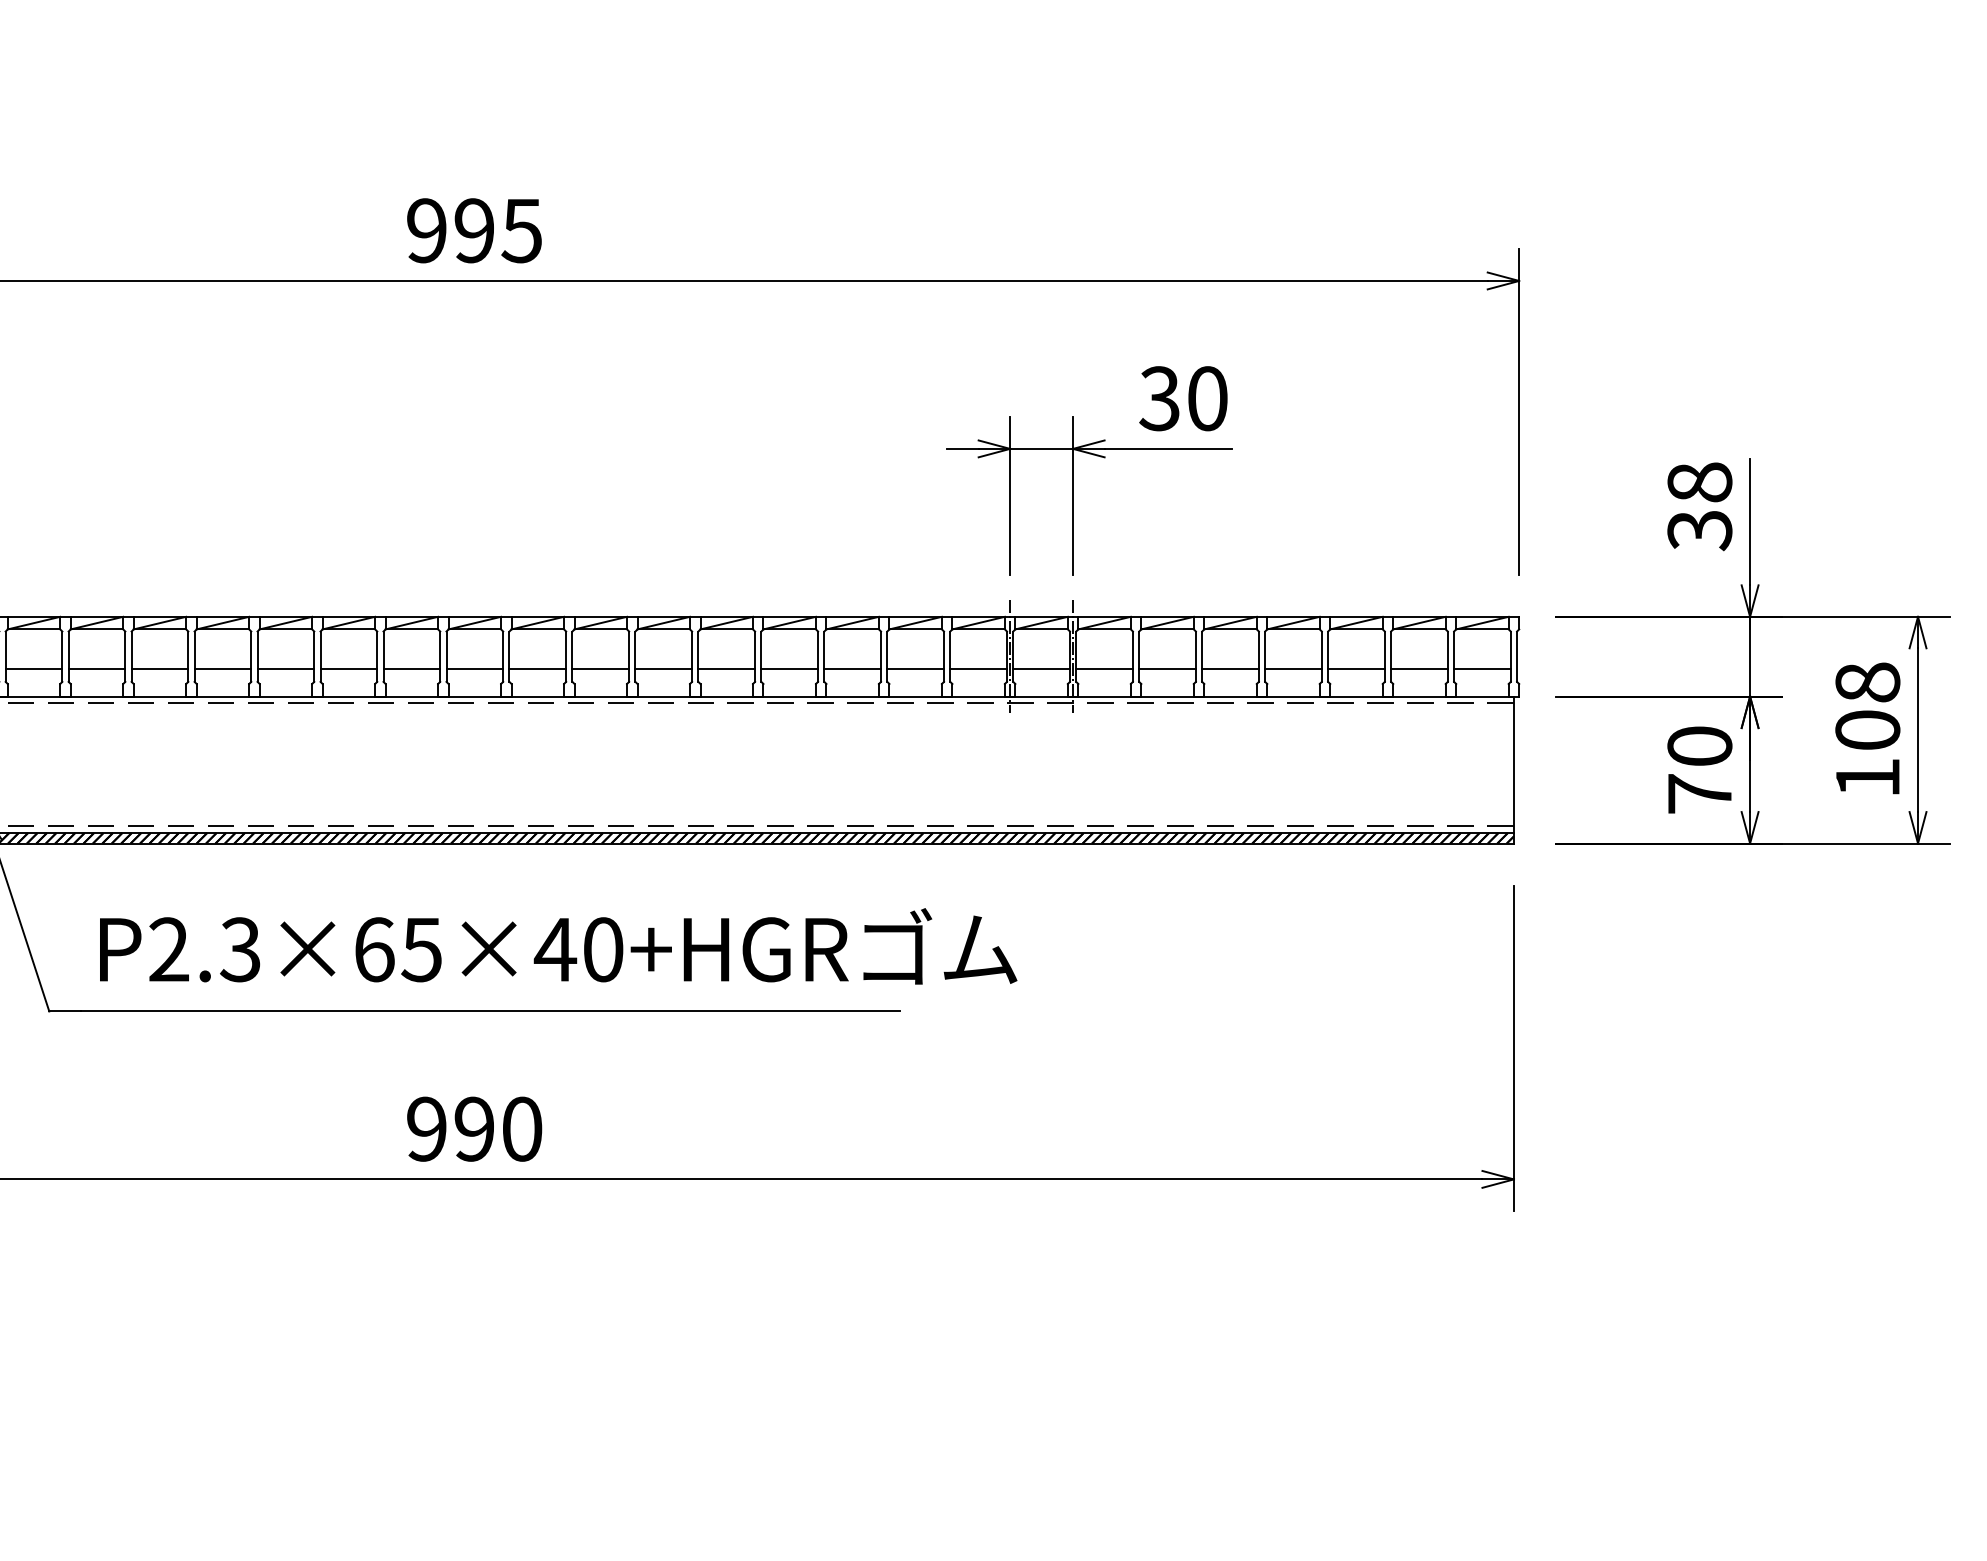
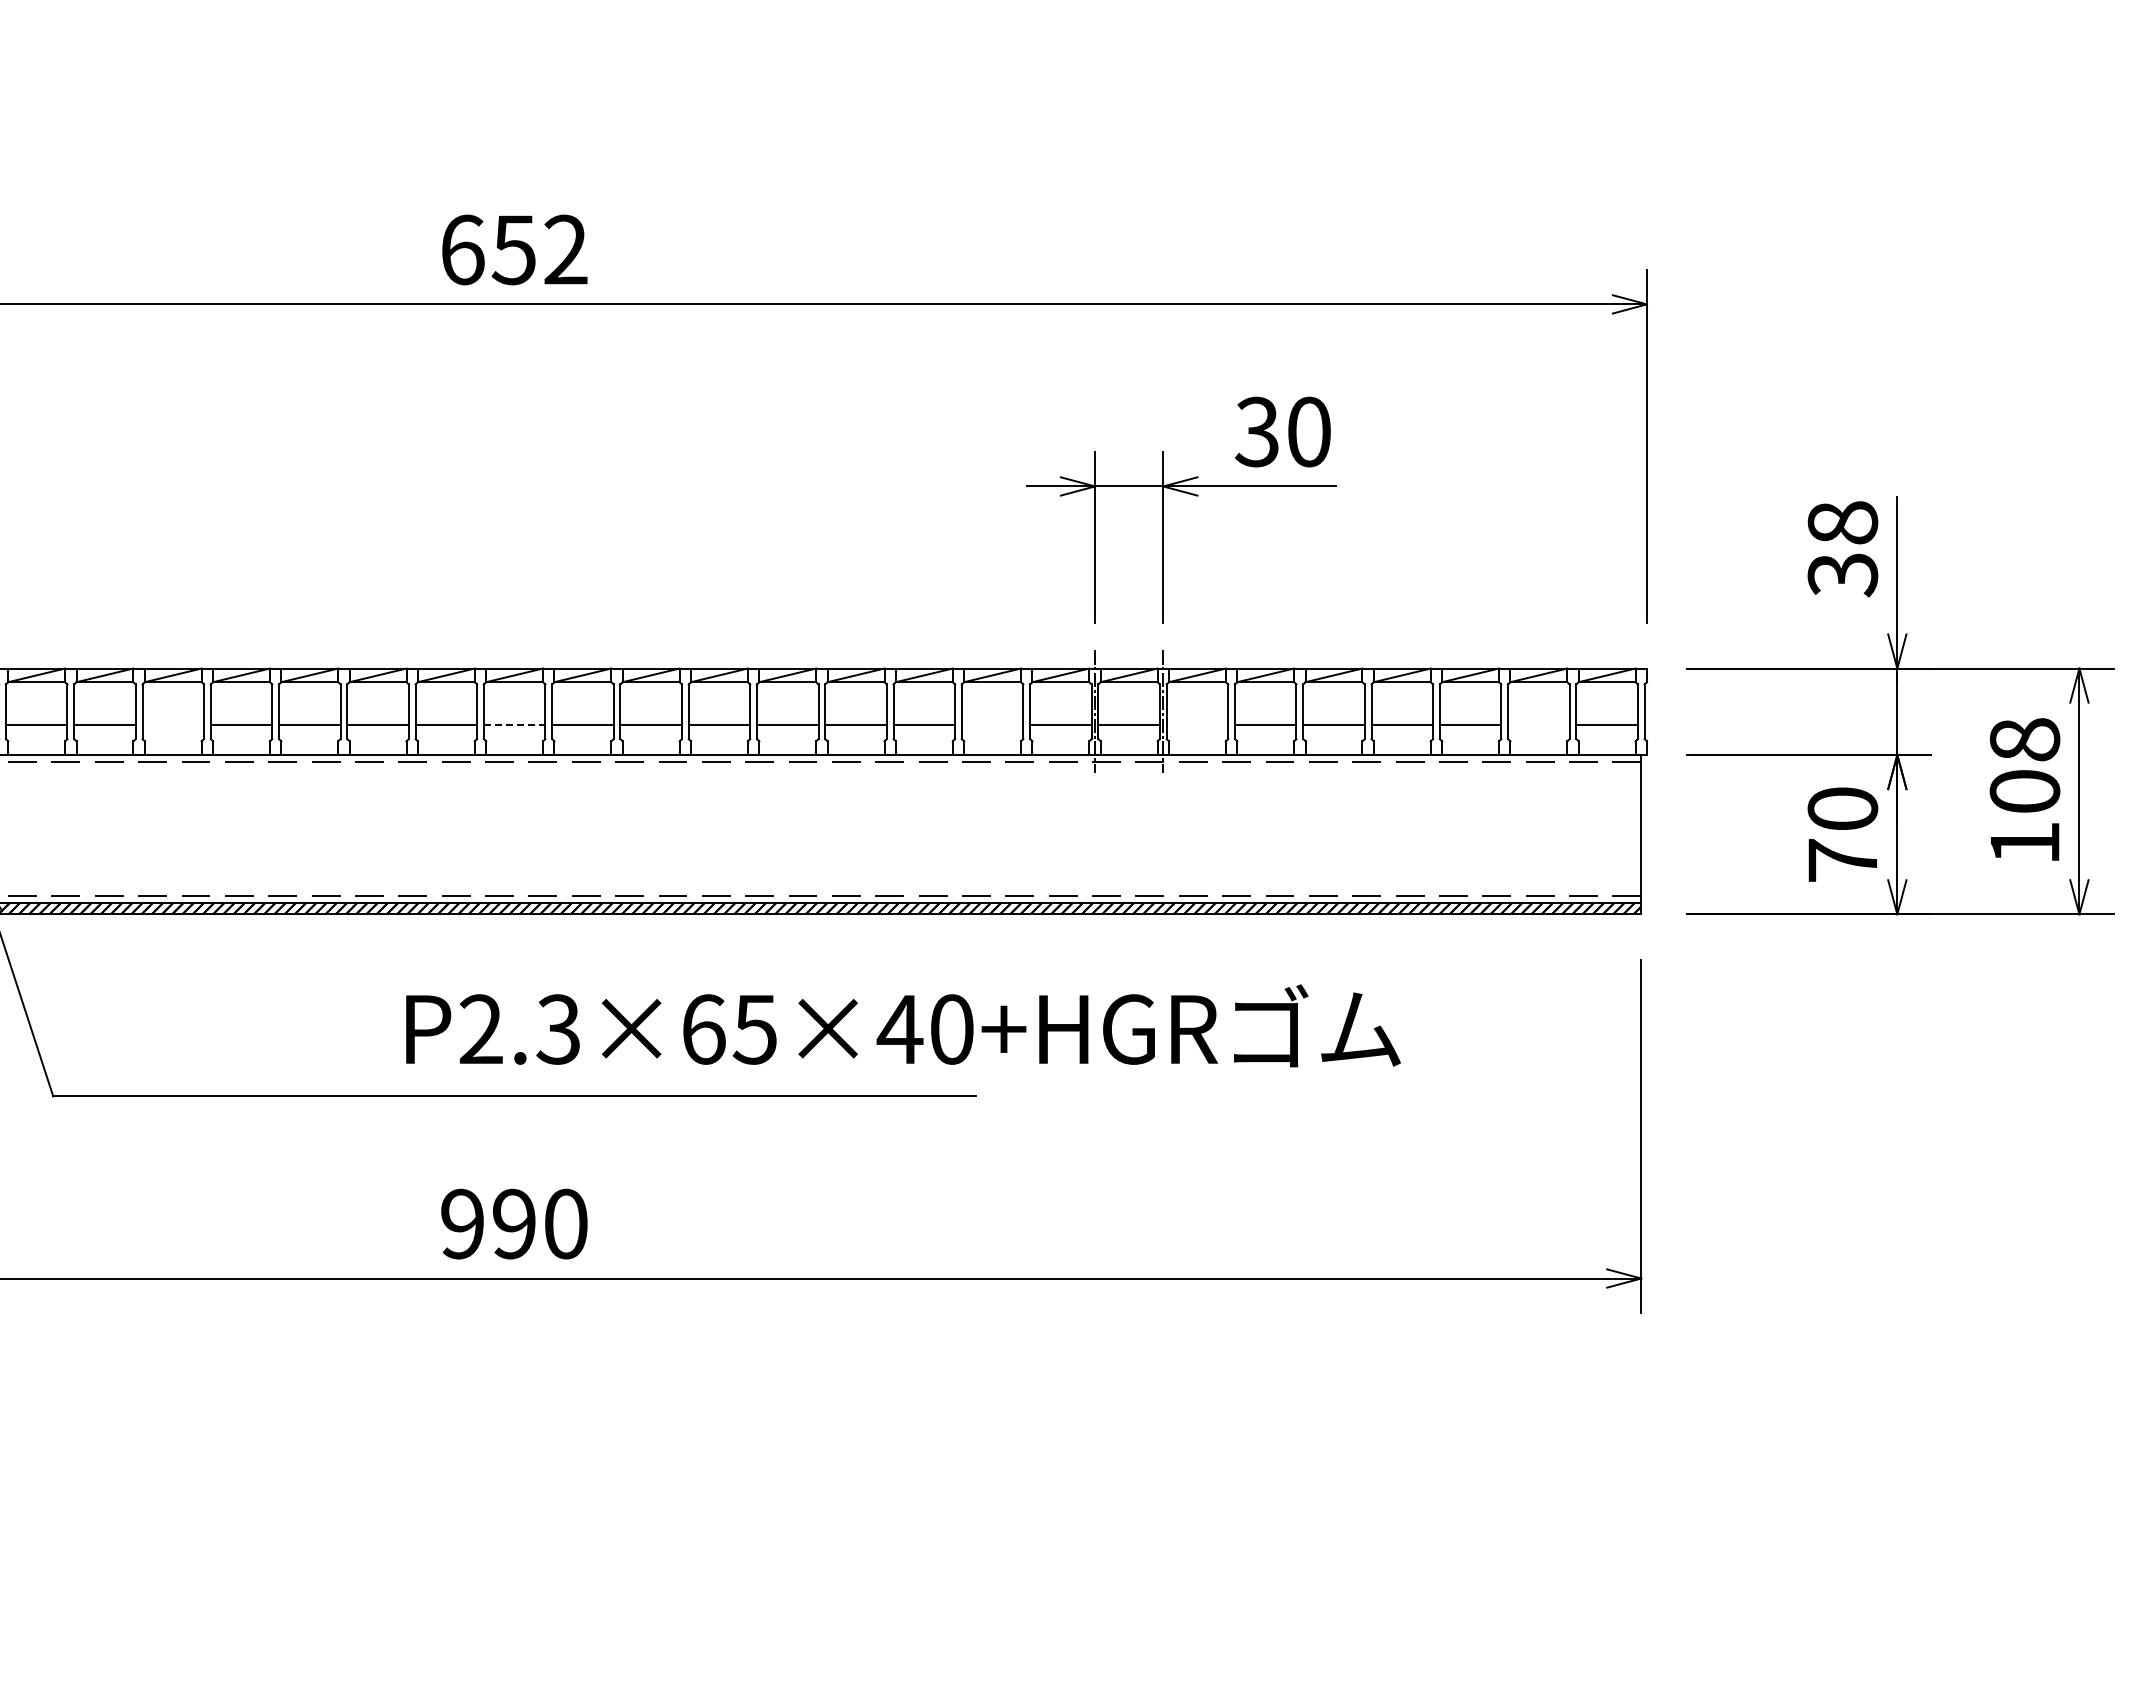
text: (474, 230) -> (514, 249), 995 -> 652
line: (159, 669) -> (172, 725), removed
line: (474, 669) -> (514, 725), solid -> dashed
line: (915, 669) -> (992, 725), removed
line: (1104, 669) -> (1197, 725), removed
line: (1419, 669) -> (1538, 725), removed
text: (558, 946) -> (903, 1025), moved

